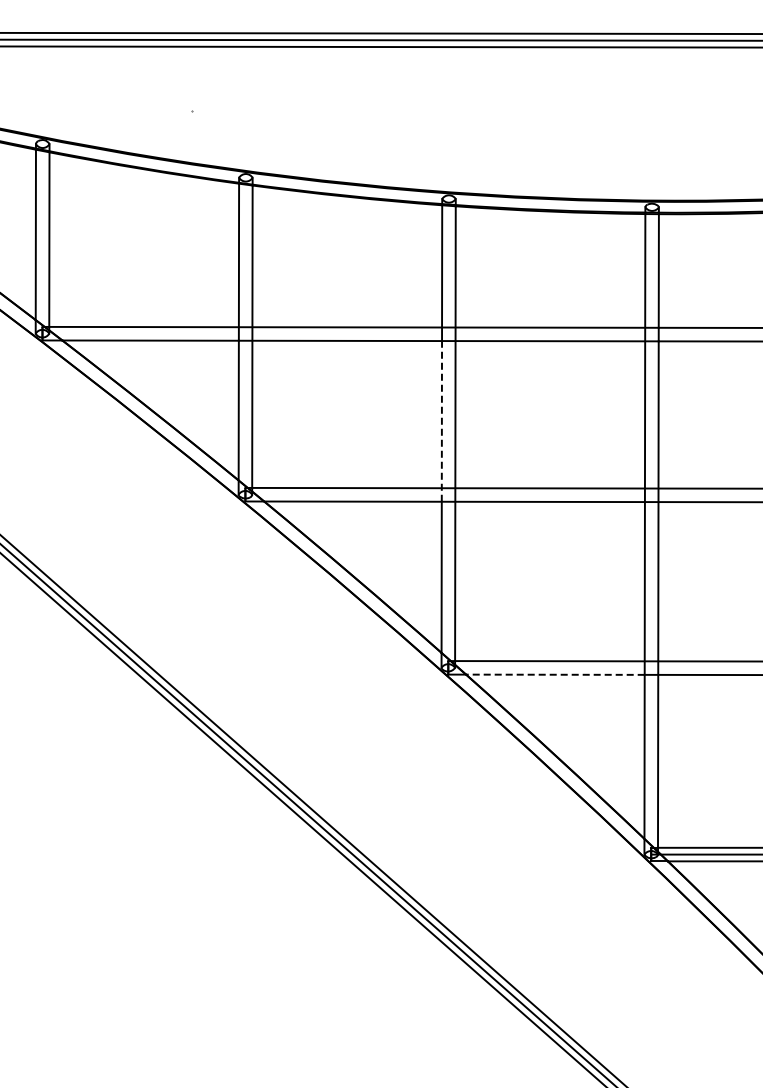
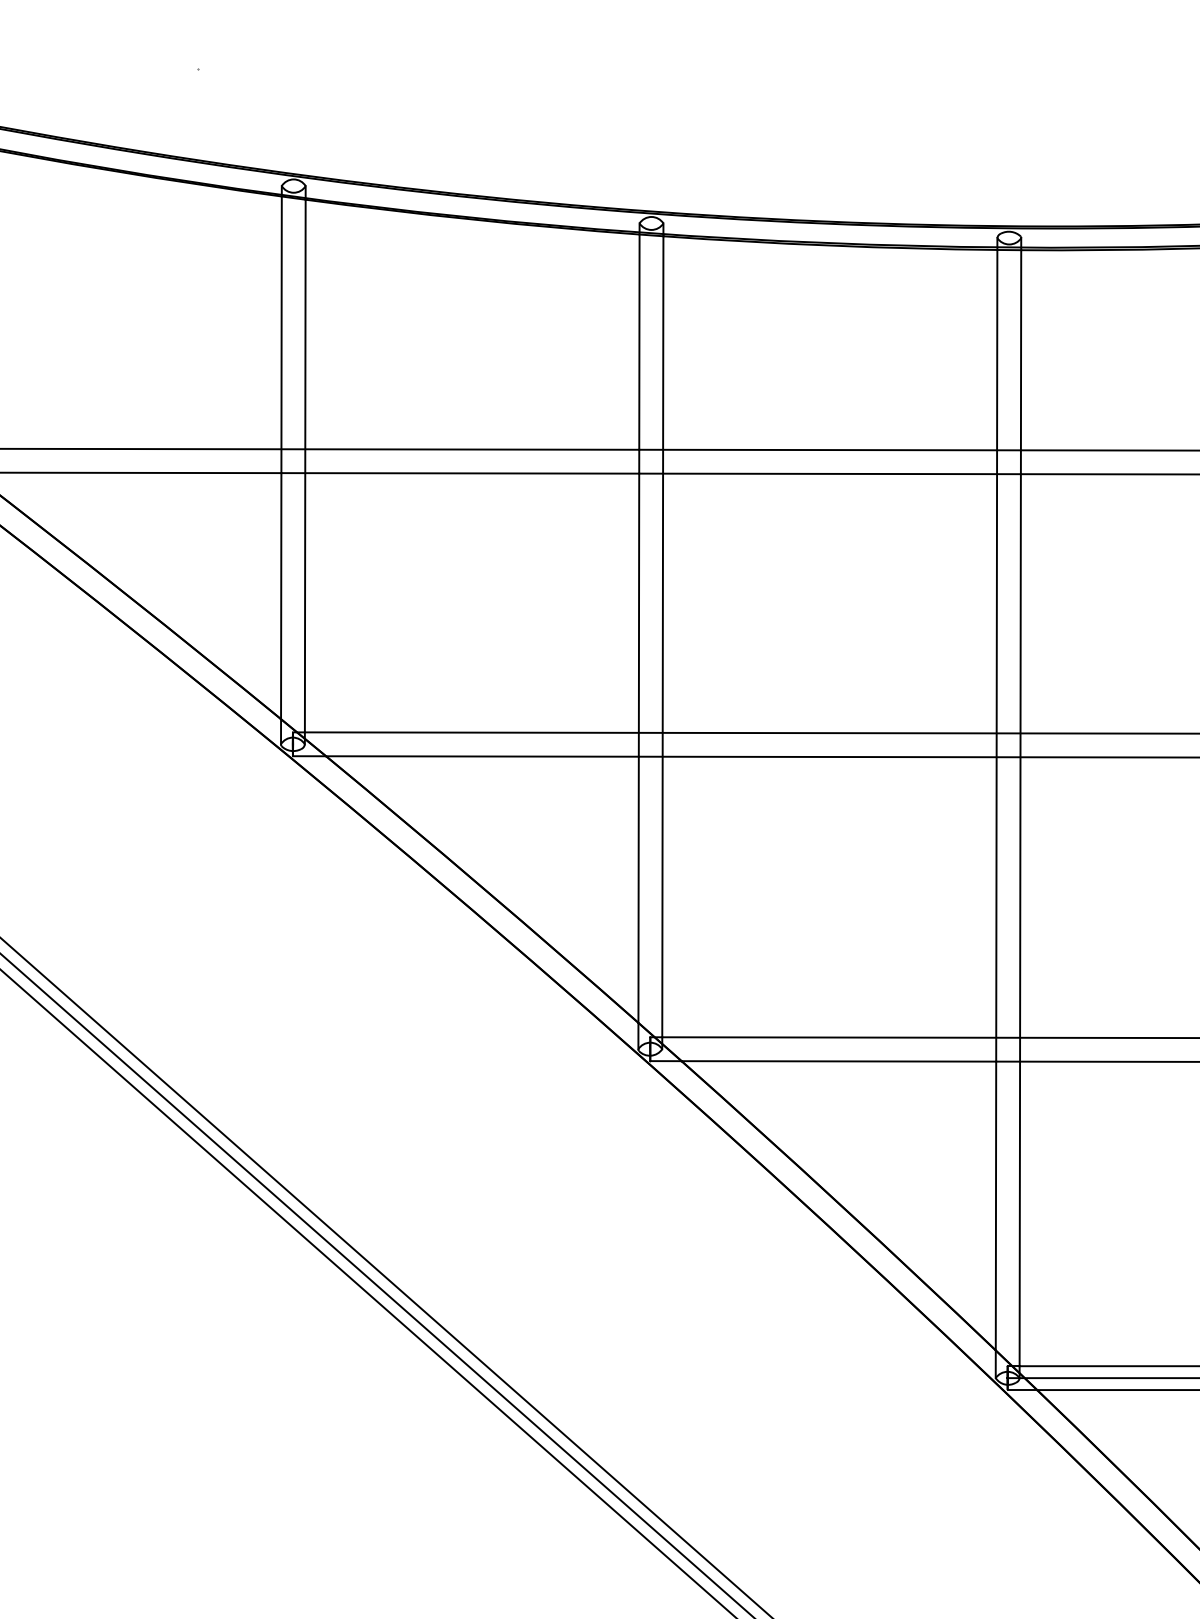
line: (441, 420) -> (638, 613), dashed -> solid
line: (554, 674) -> (837, 1060), dashed -> solid

